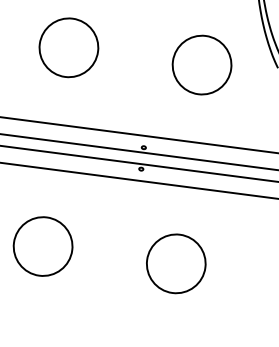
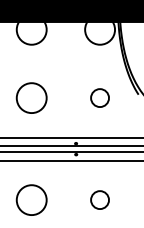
circle: (201, 63) -> (99, 97), size x0.6
circle: (175, 262) -> (99, 199), size x0.6

